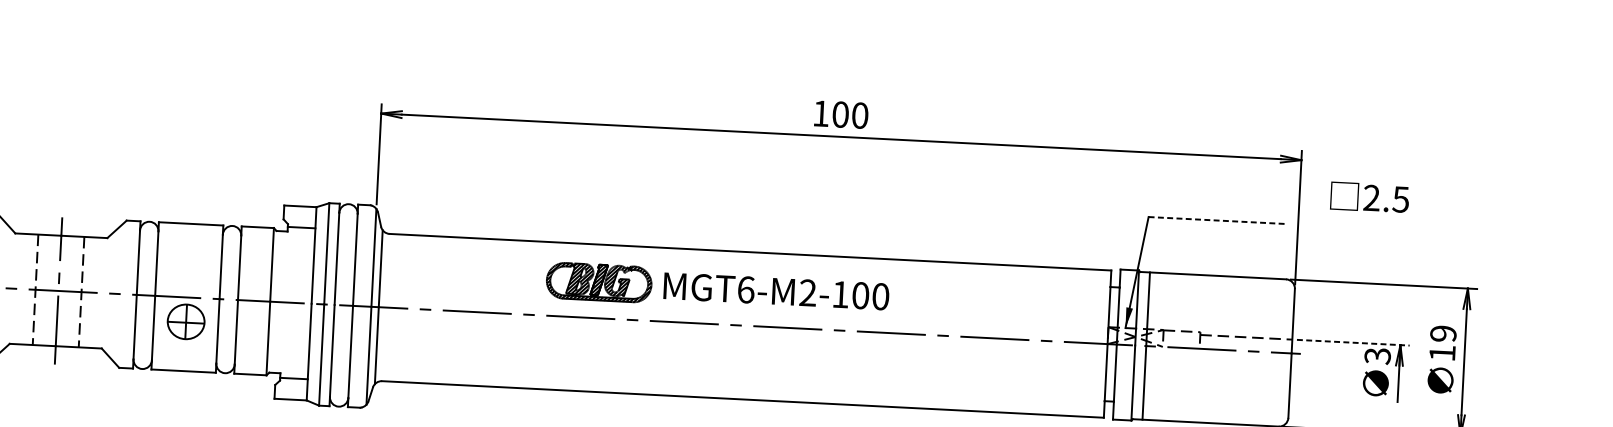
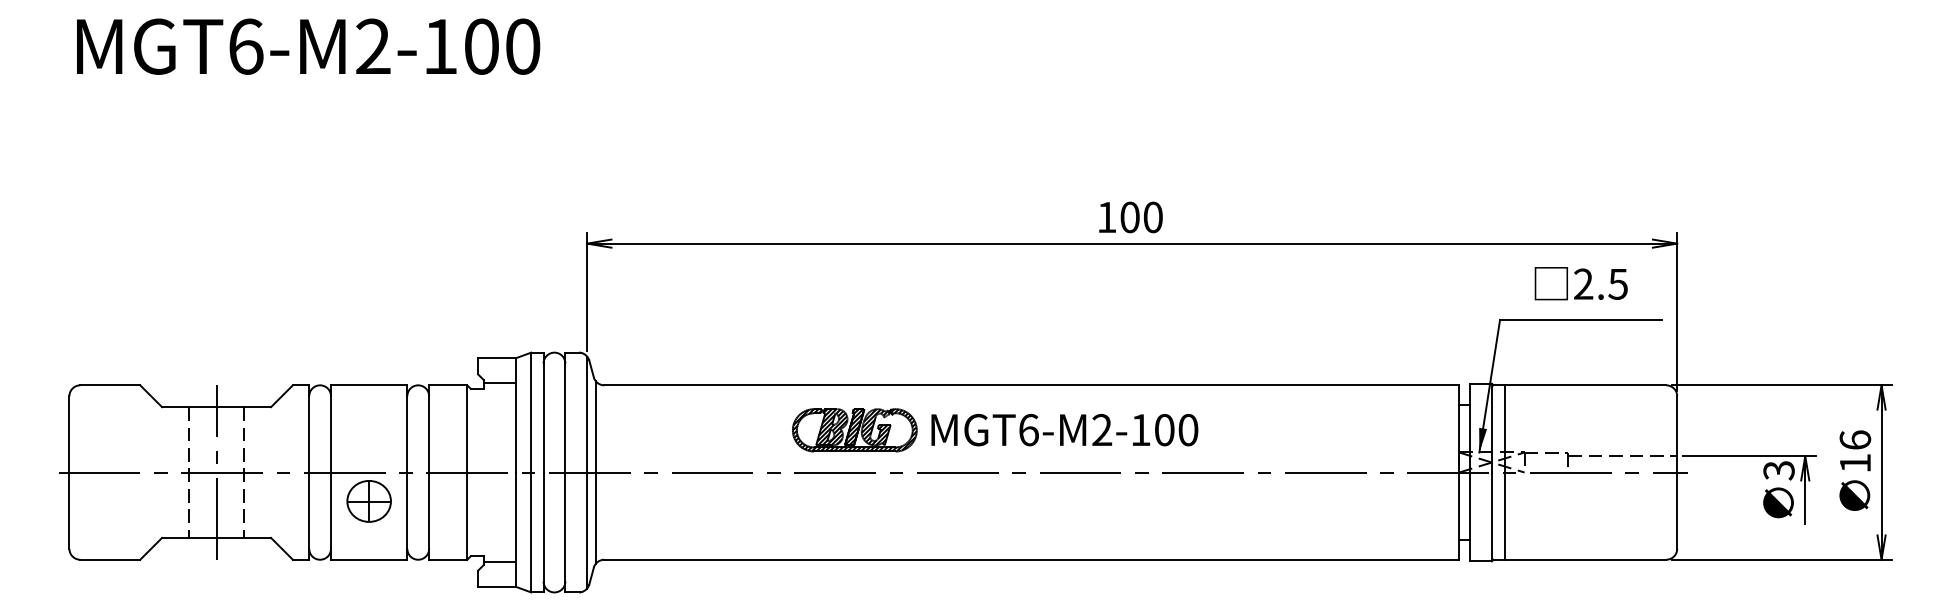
text: (1369, 197) -> (1580, 283), moved
line: (1217, 220) -> (1581, 319), dashed -> solid
text: (1443, 333) -> (1855, 439), 19 -> 16
line: (1353, 342) -> (1749, 456), dashed -> solid

